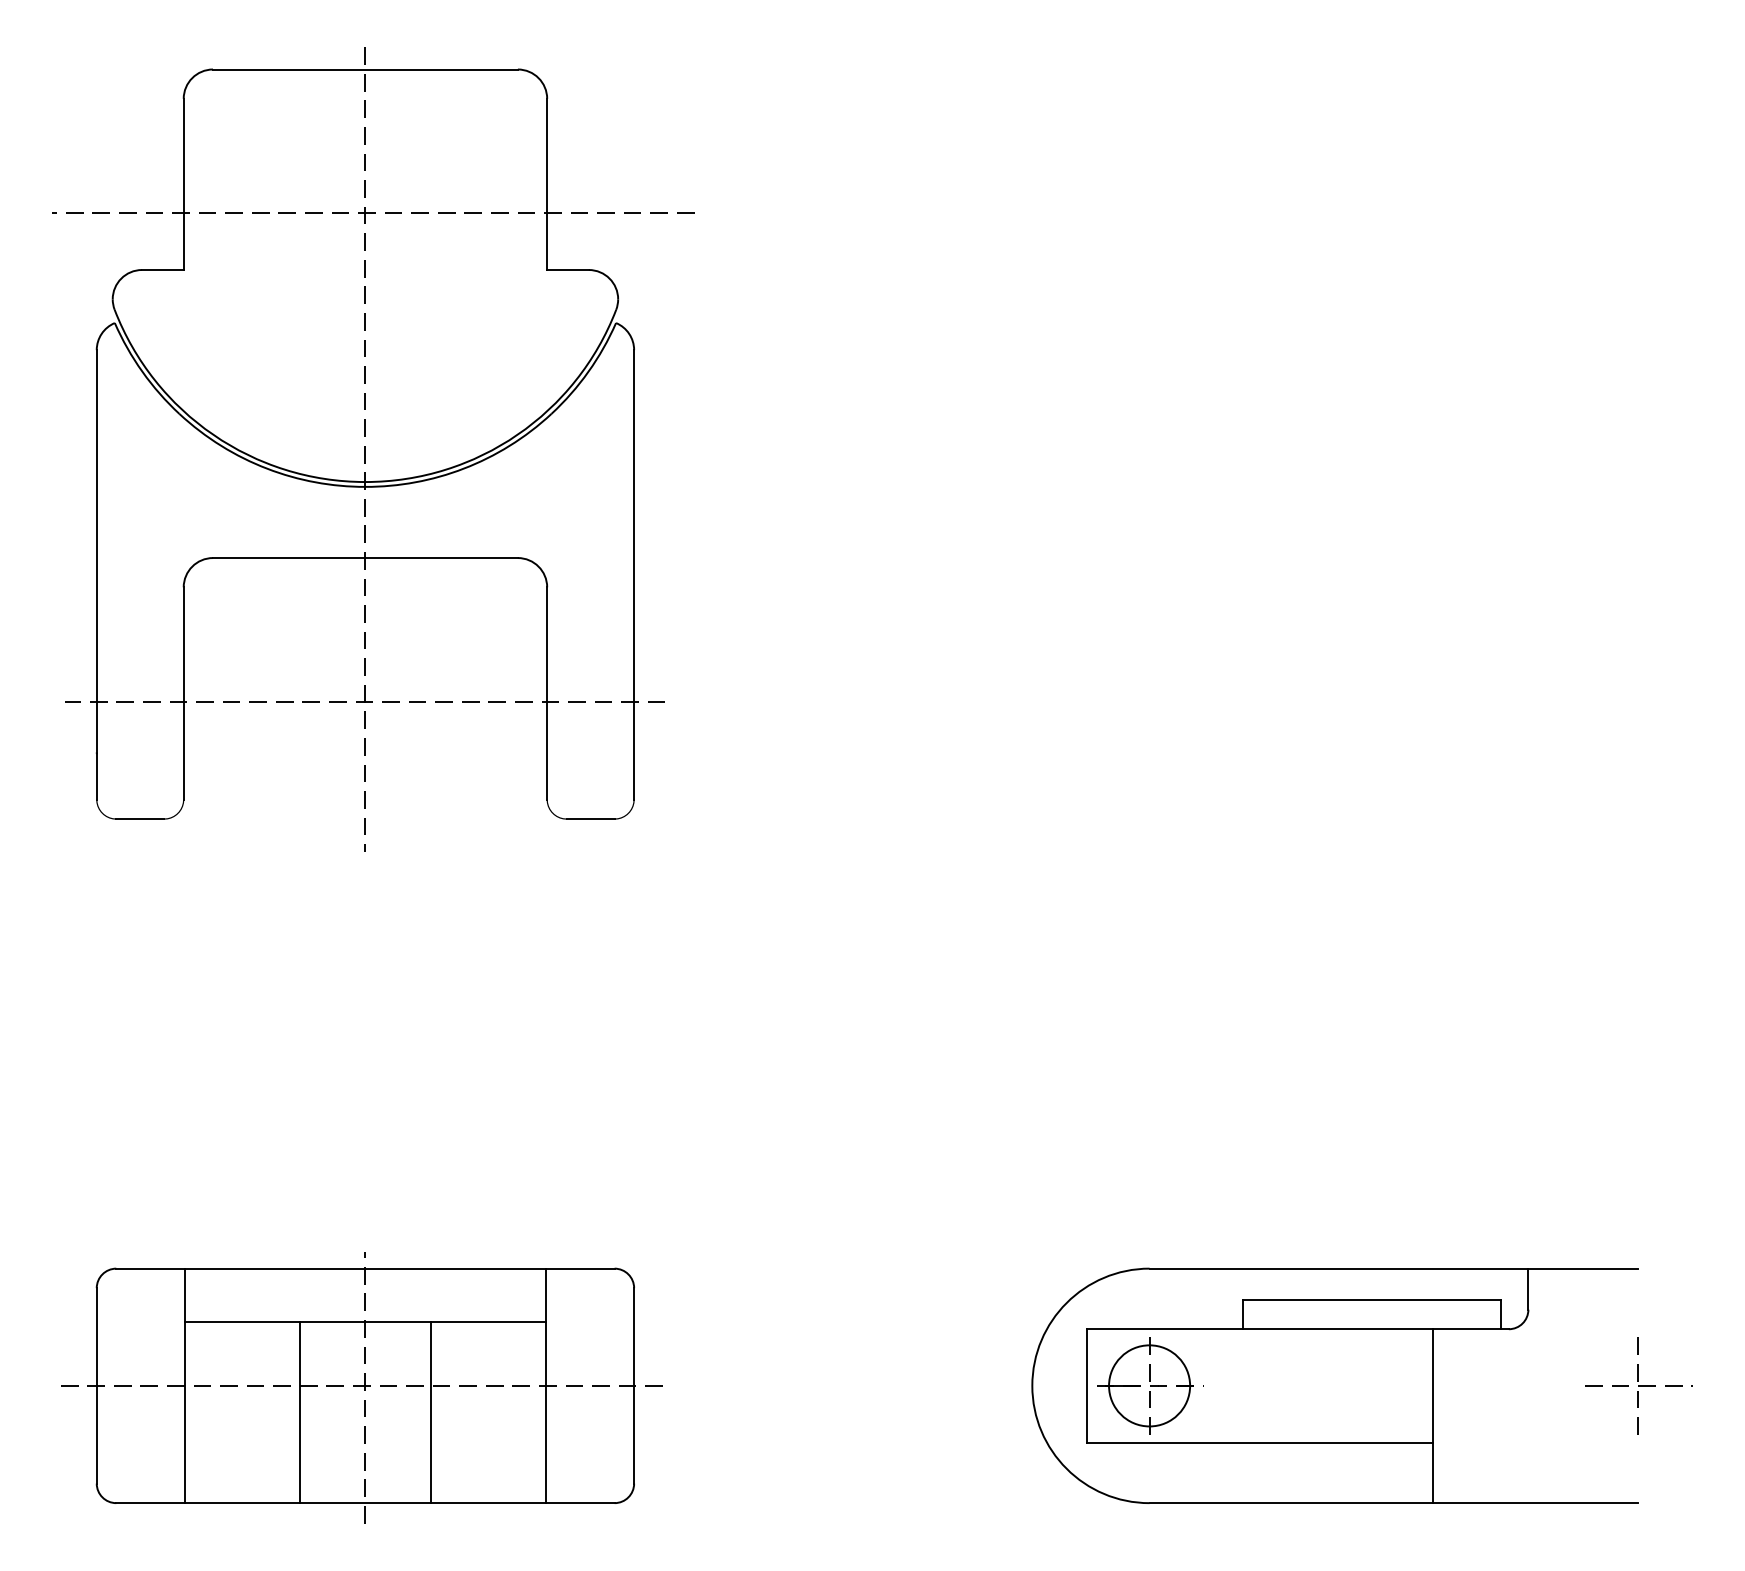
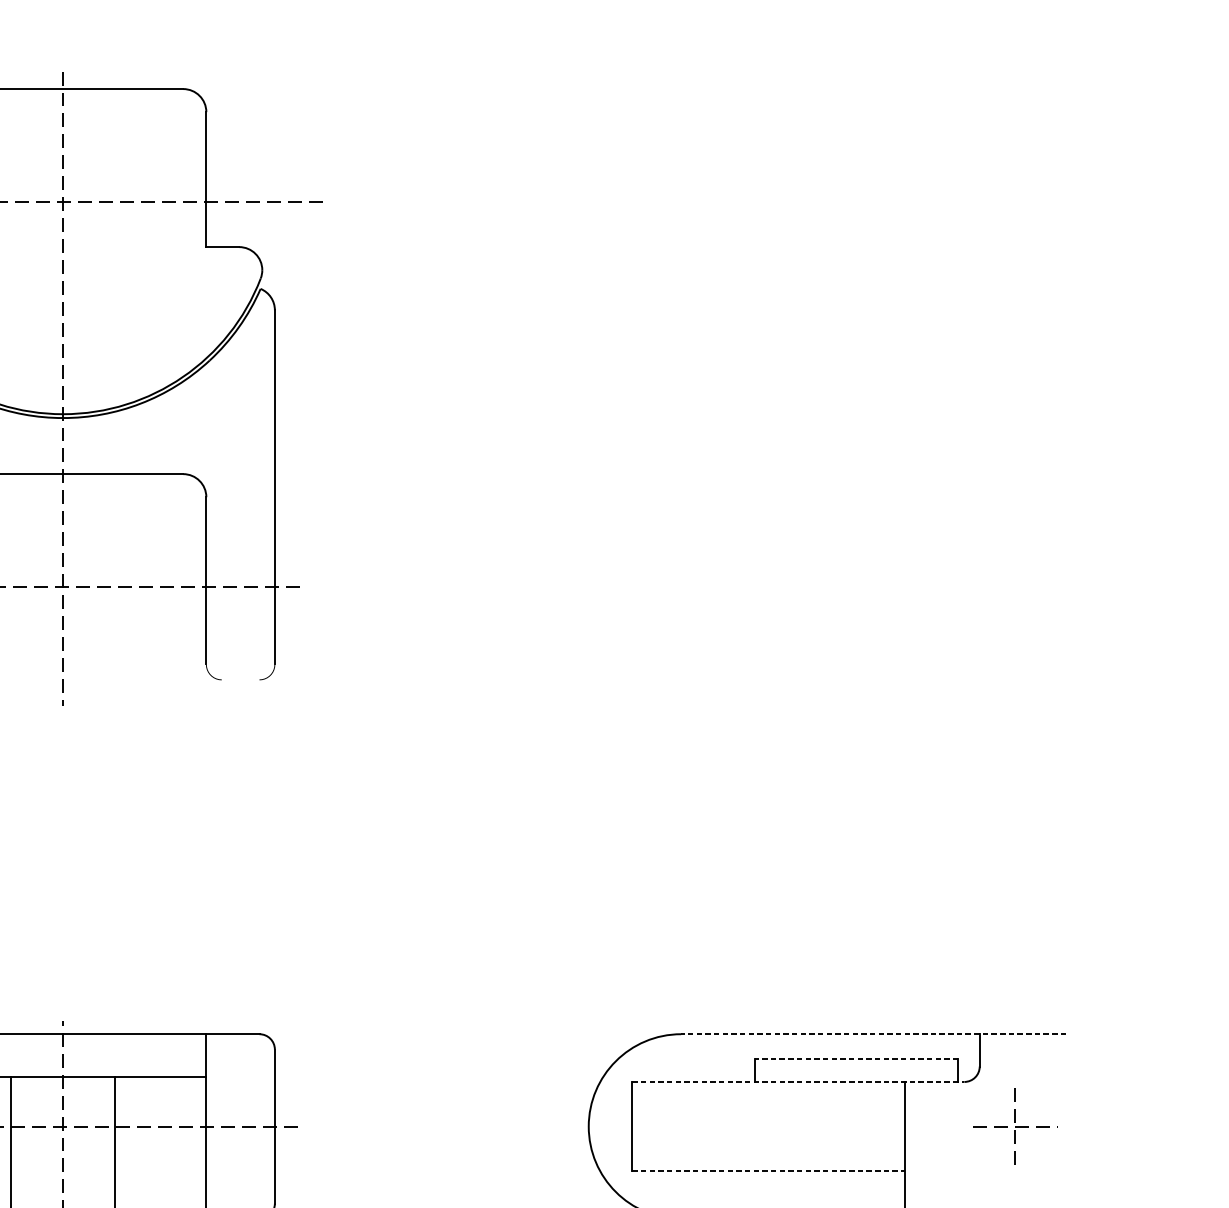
line: (590, 819) -> (240, 680), removed
line: (1393, 1268) -> (873, 1034), solid -> dashed
line: (1371, 1299) -> (856, 1058), solid -> dashed
line: (1298, 1329) -> (798, 1082), solid -> dashed
part: (1150, 1385) -> (681, 1126), removed
part: (1638, 1385) -> (1015, 1126), moved
line: (1260, 1442) -> (768, 1171), solid -> dashed

